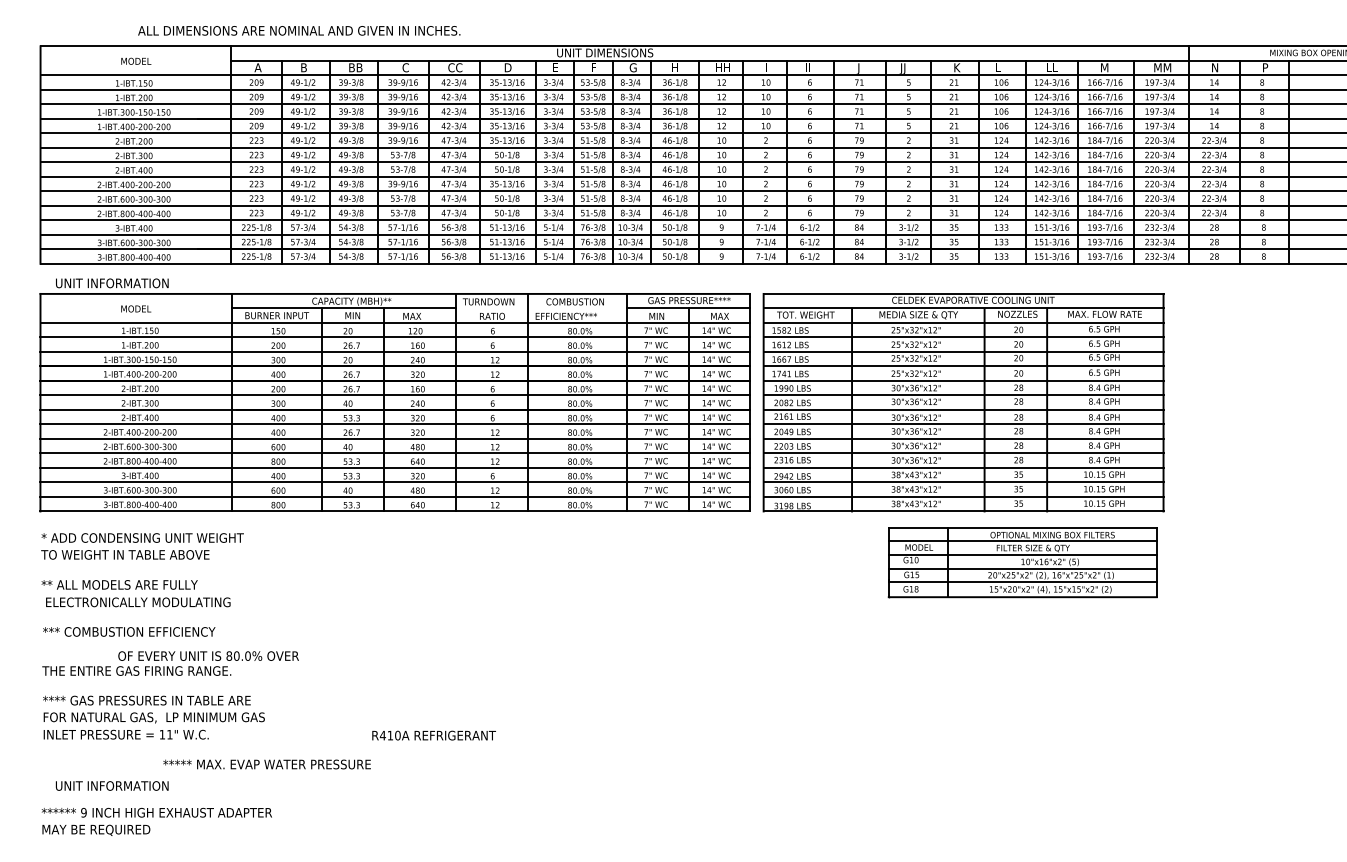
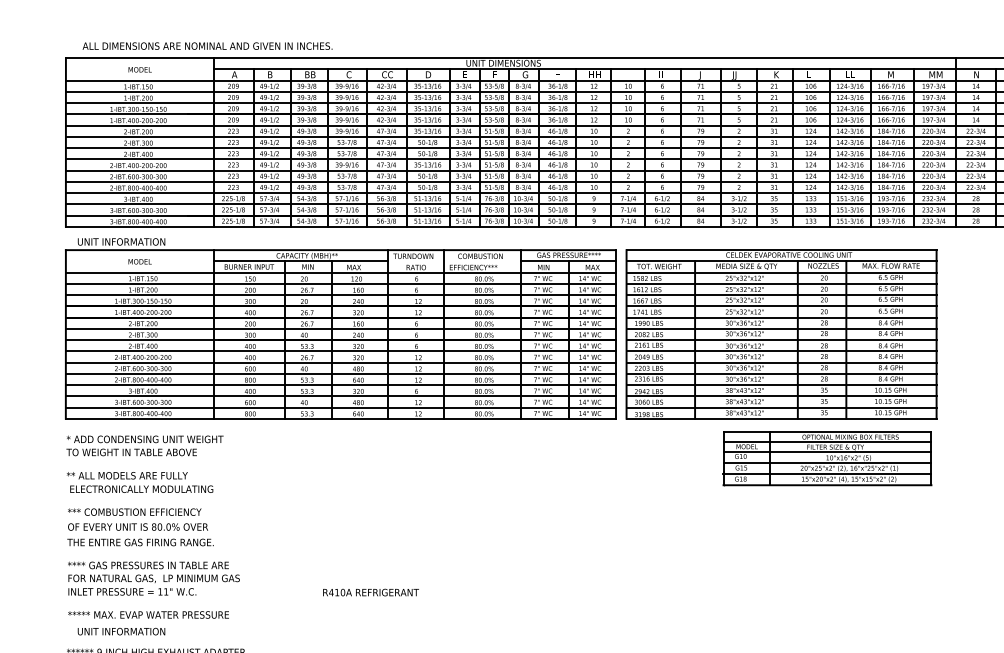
text: (299, 30) -> (207, 45), moved
text: (208, 655) -> (138, 526), moved
text: (266, 764) -> (148, 614), moved

